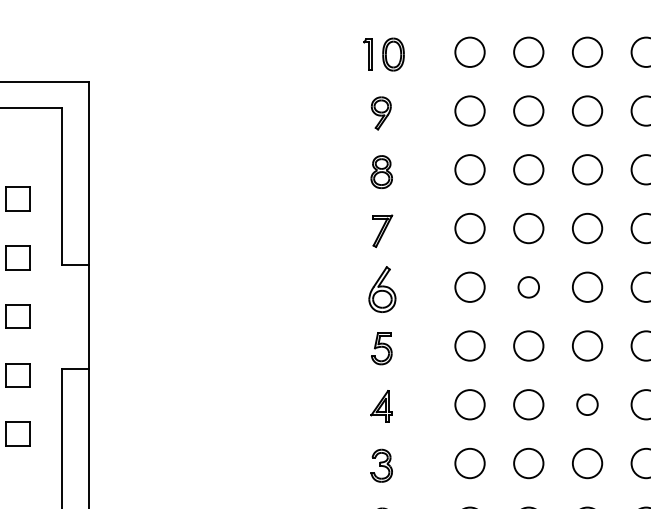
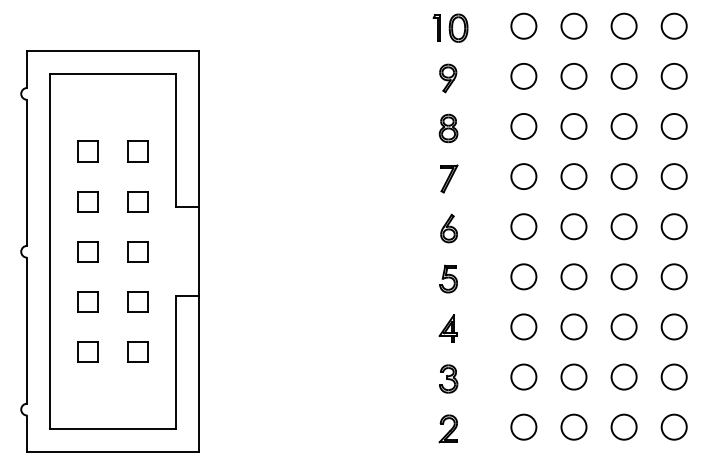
circle: (528, 287) -> (573, 226), size x1.43
part: (381, 289) -> (448, 228), size x0.71
circle: (586, 404) -> (623, 326), size x1.43

